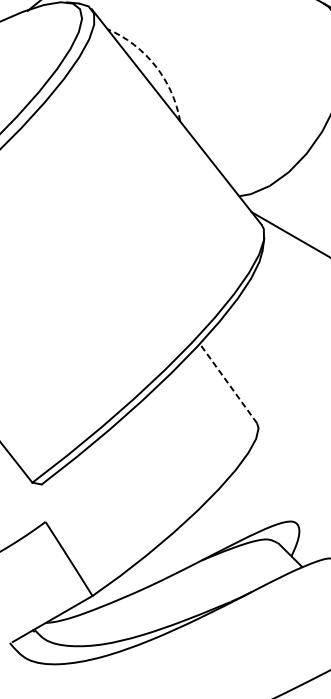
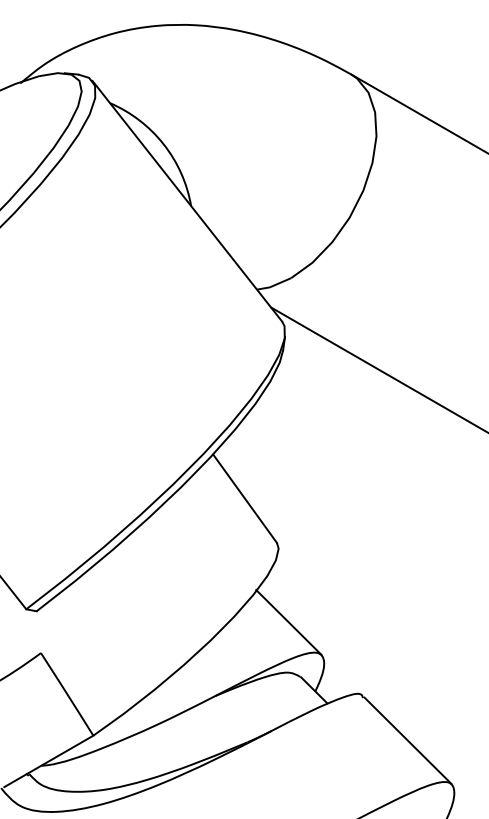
arc: (155, 66) -> (163, 144), dashed -> solid
line: (228, 383) -> (245, 498), dashed -> solid
line: (267, 494) -> (288, 622), added

